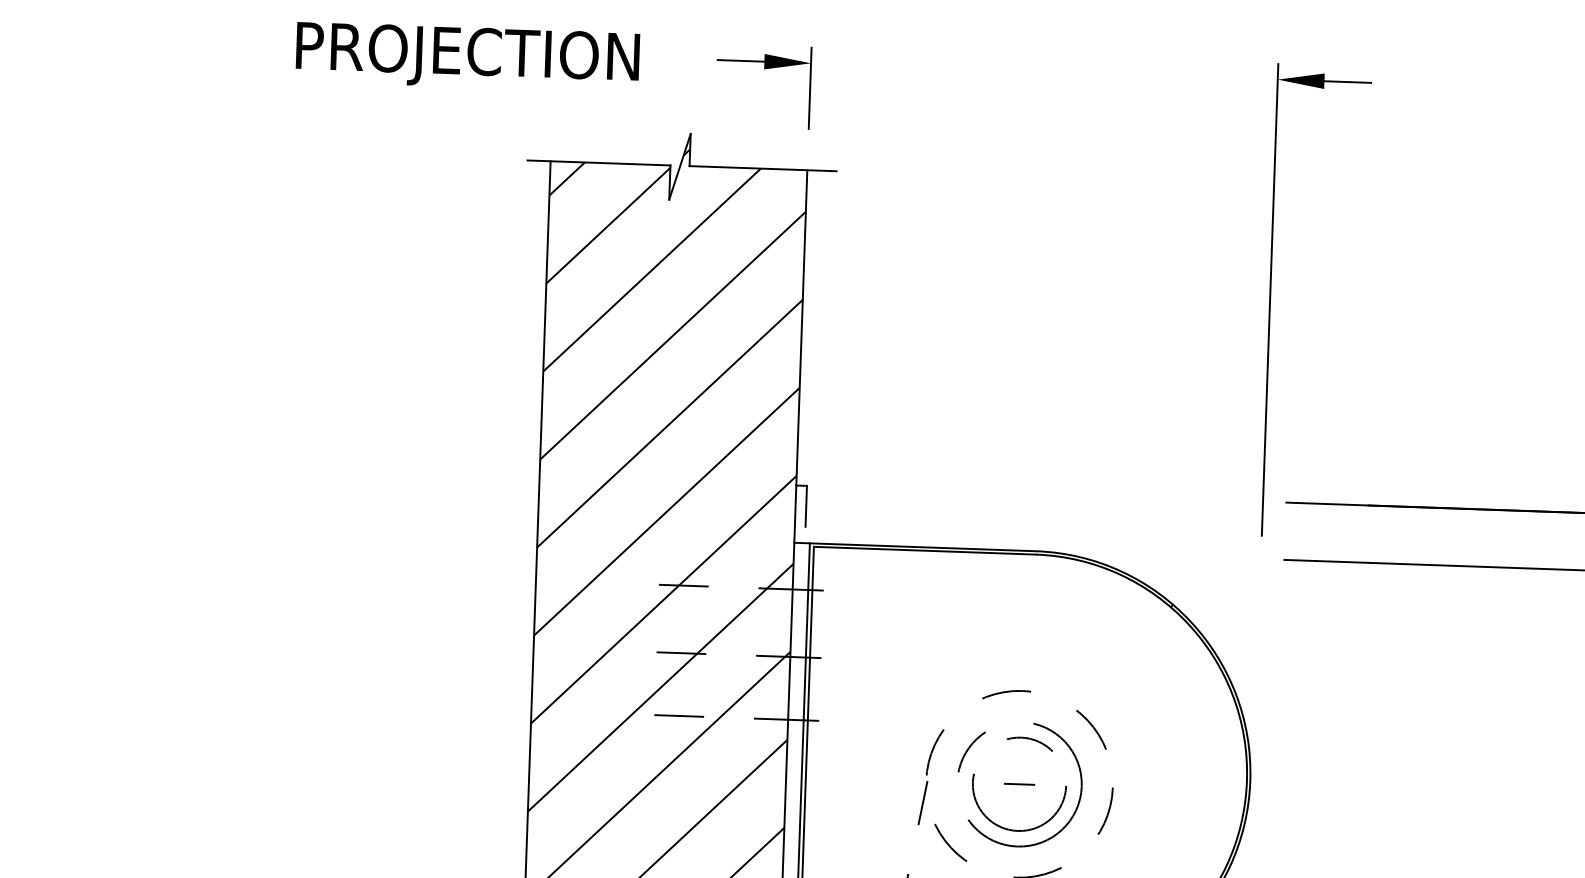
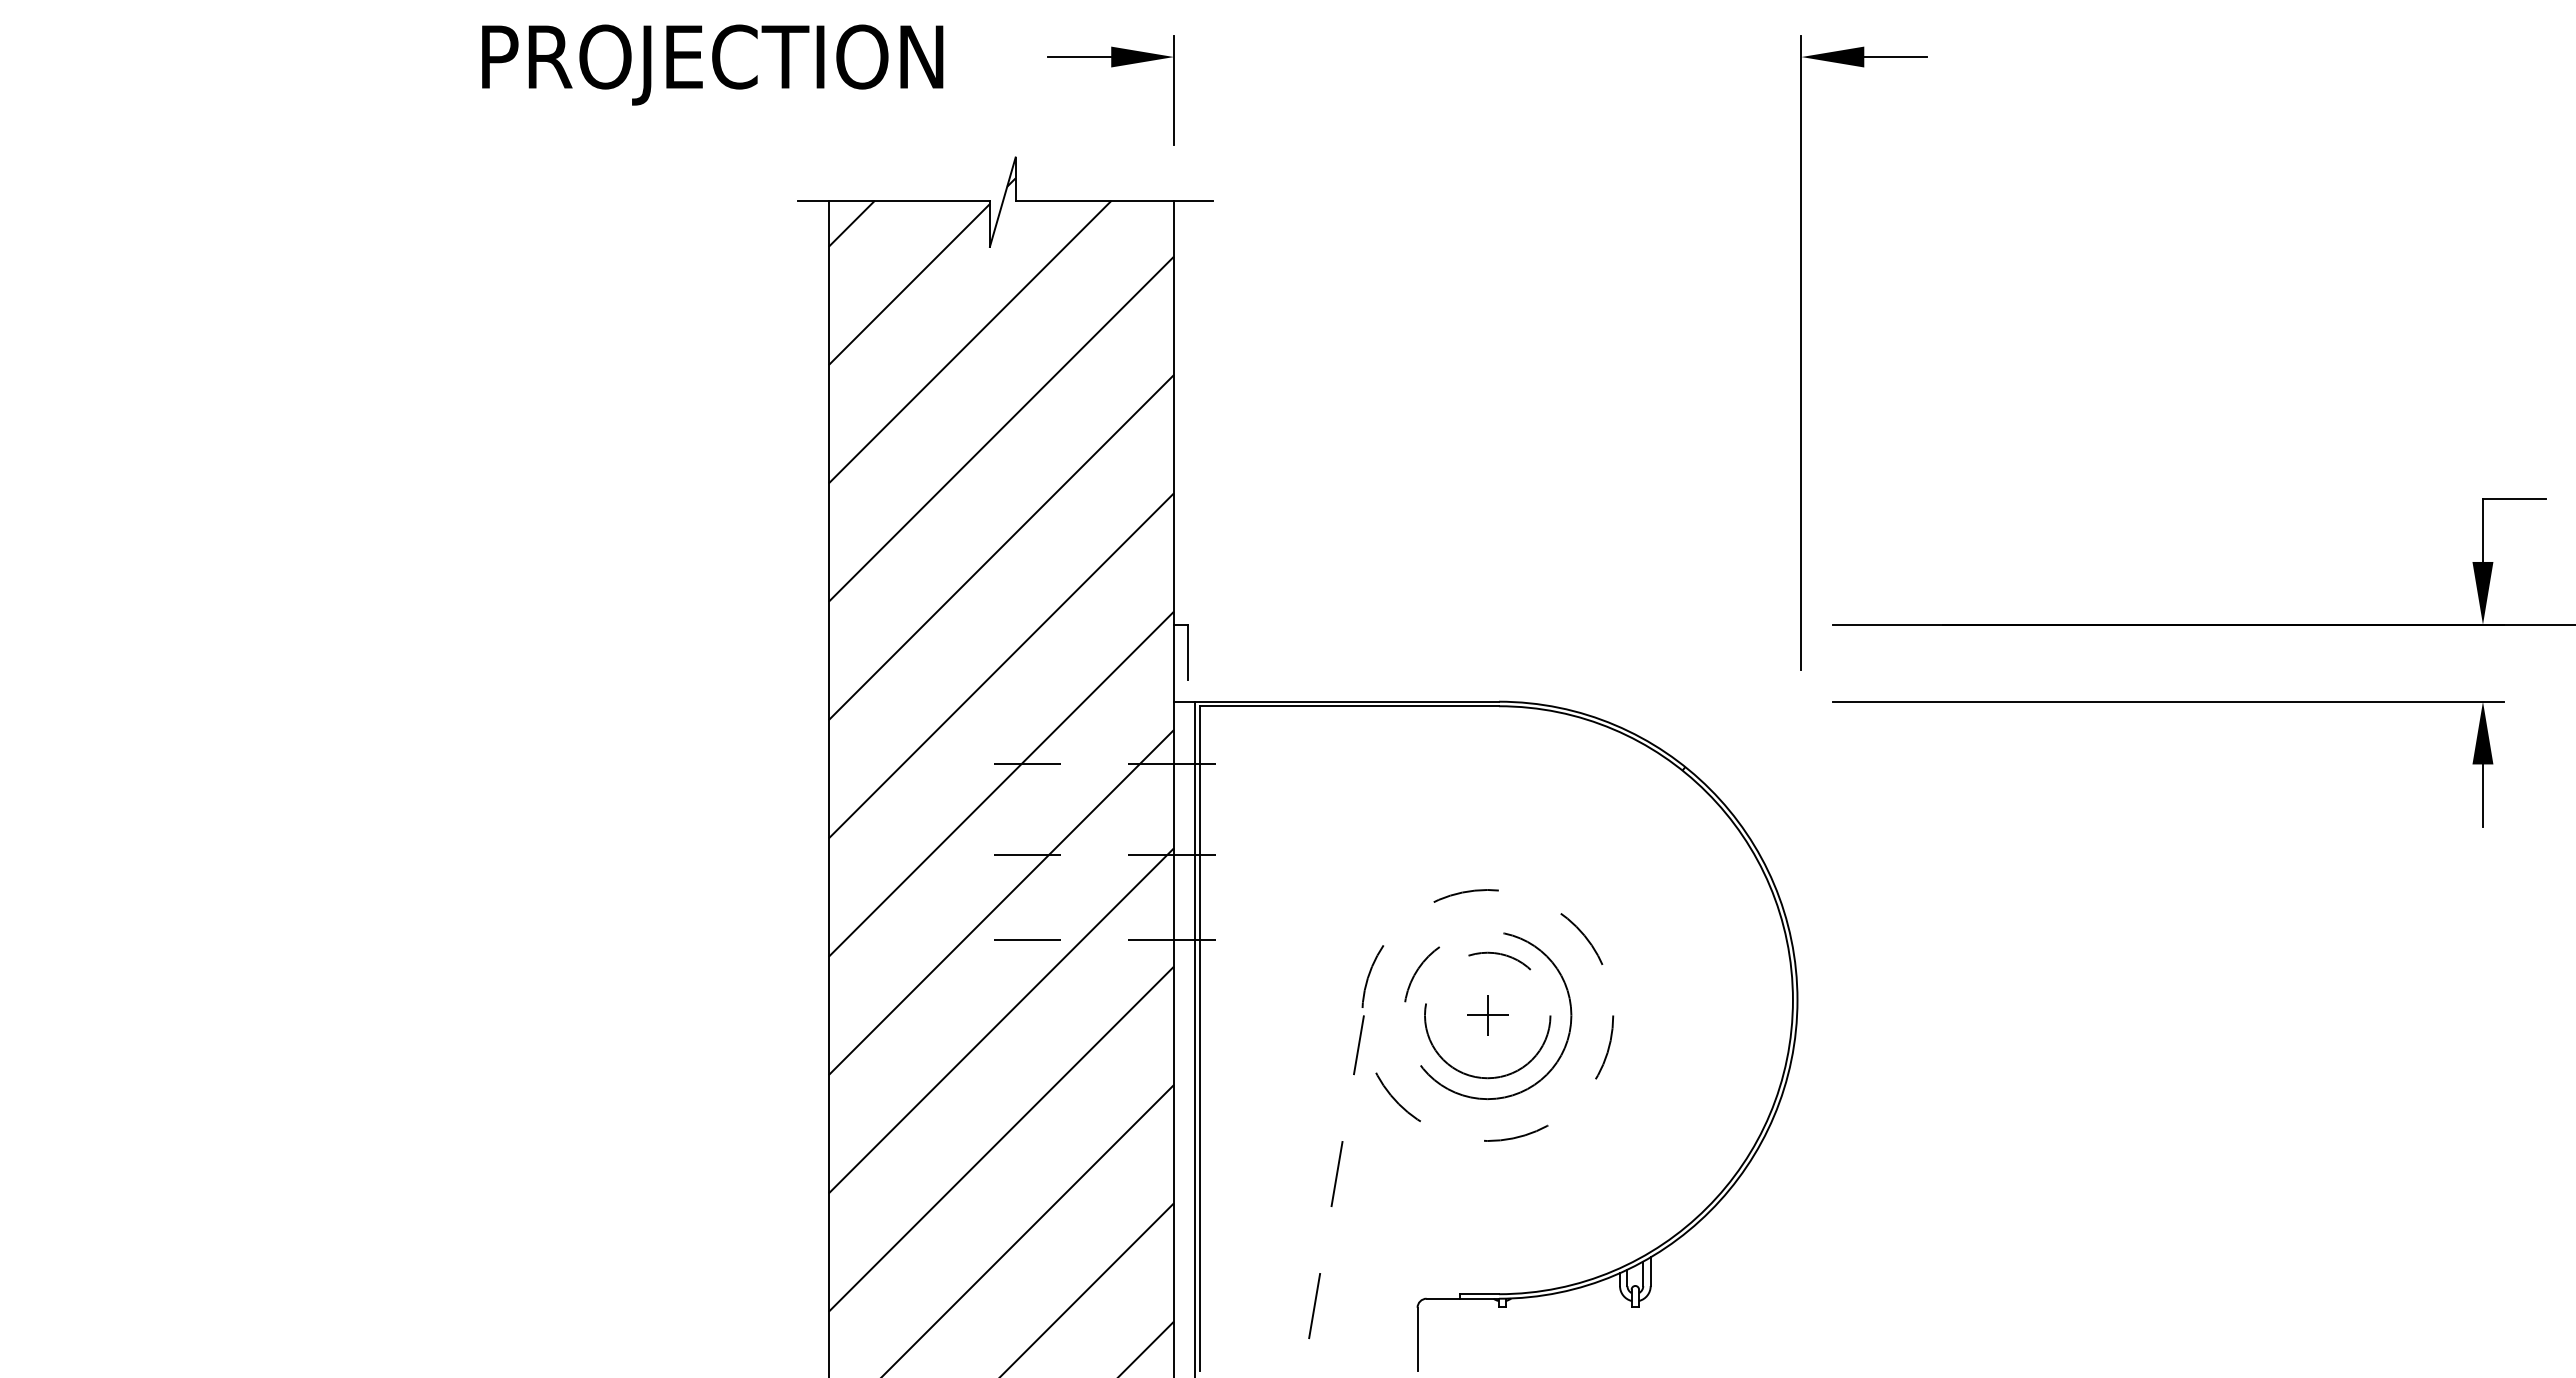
line: (1019, 784) -> (1487, 1015), added

